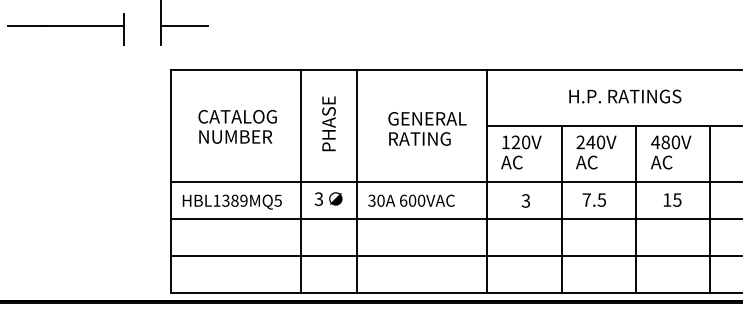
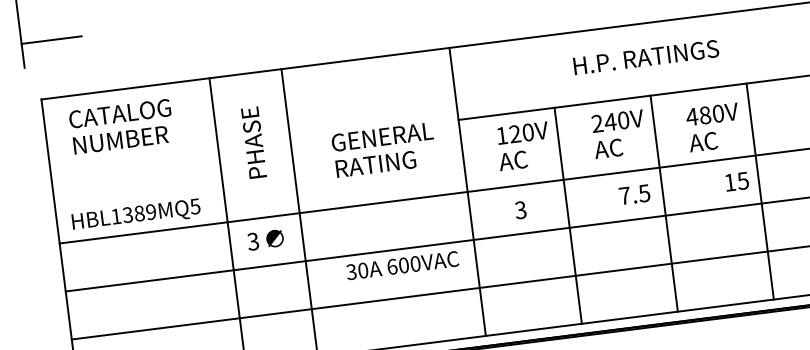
text: (625, 96) -> (646, 57), moved
text: (237, 126) -> (121, 126), moved
text: (427, 128) -> (384, 149), moved
text: (521, 152) -> (523, 146), moved
text: (596, 152) -> (619, 134), moved
text: (671, 152) -> (714, 127), moved
text: (593, 199) -> (633, 194), moved
text: (672, 199) -> (736, 181), moved
text: (411, 200) -> (402, 265), moved
text: (231, 201) -> (135, 215), moved

